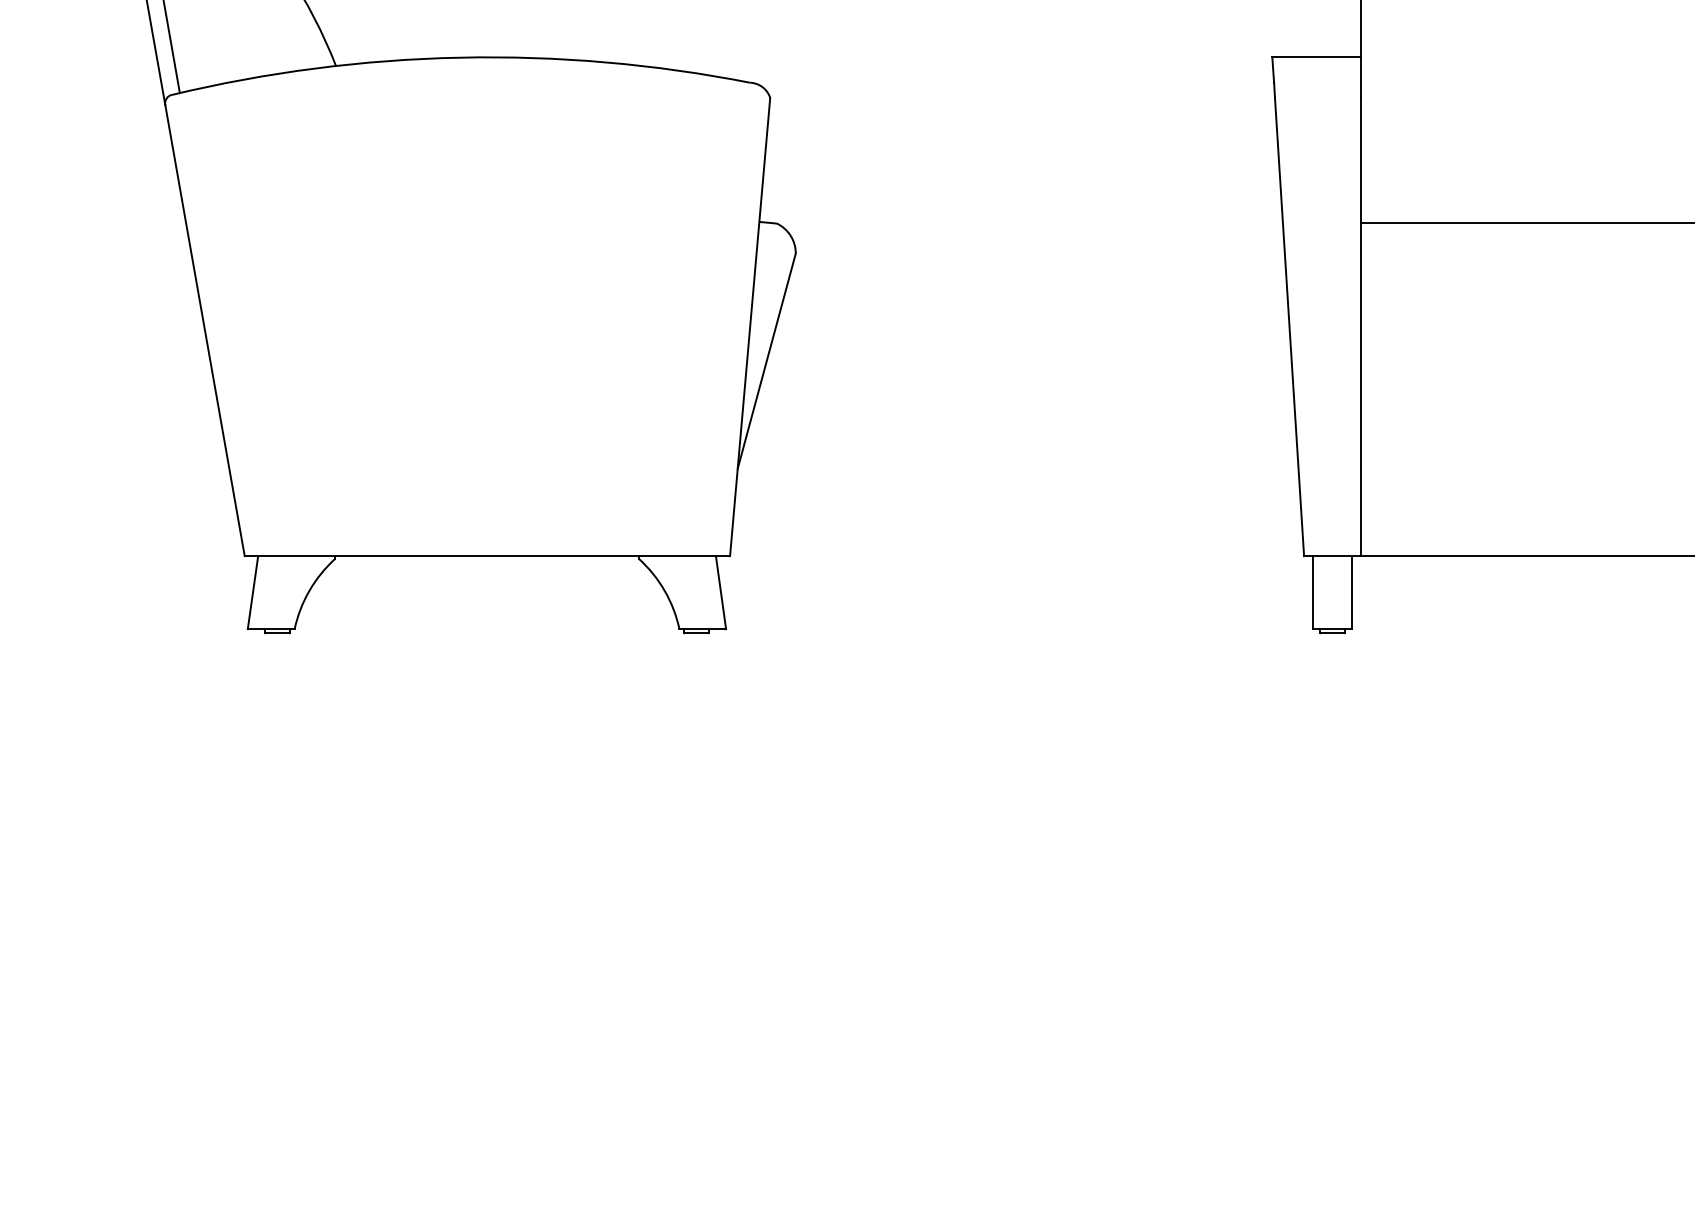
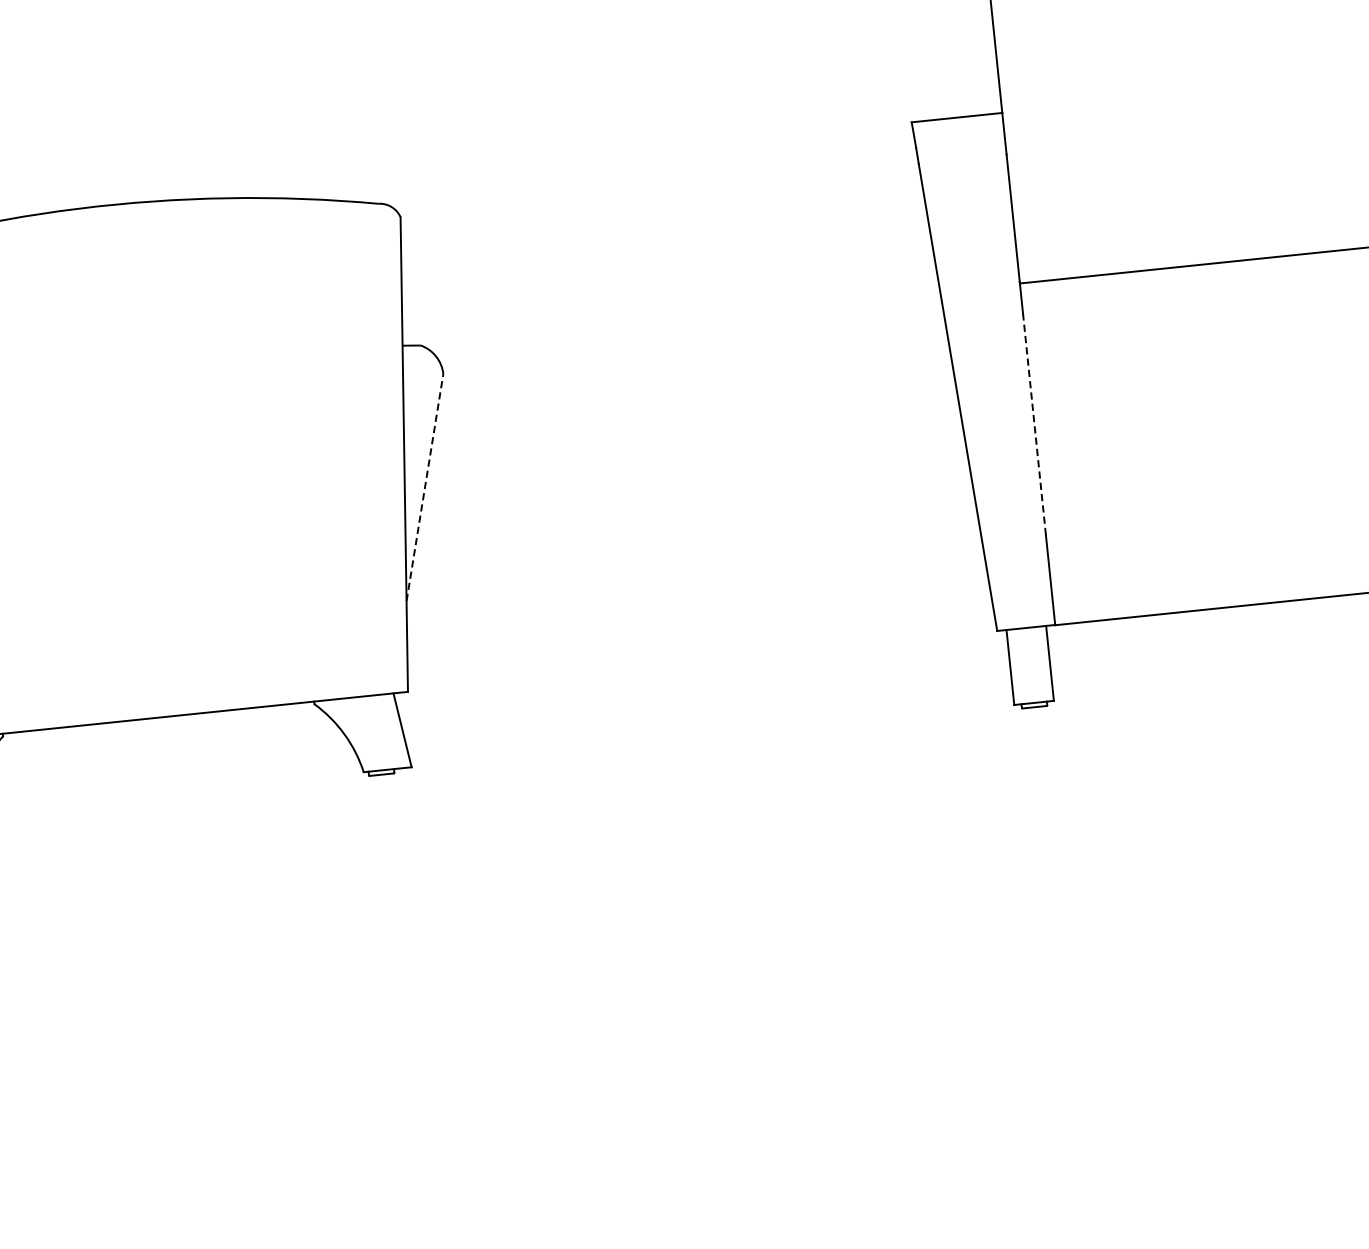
line: (766, 360) -> (424, 487), solid -> dashed
line: (1360, 361) -> (1034, 425), solid -> dashed

